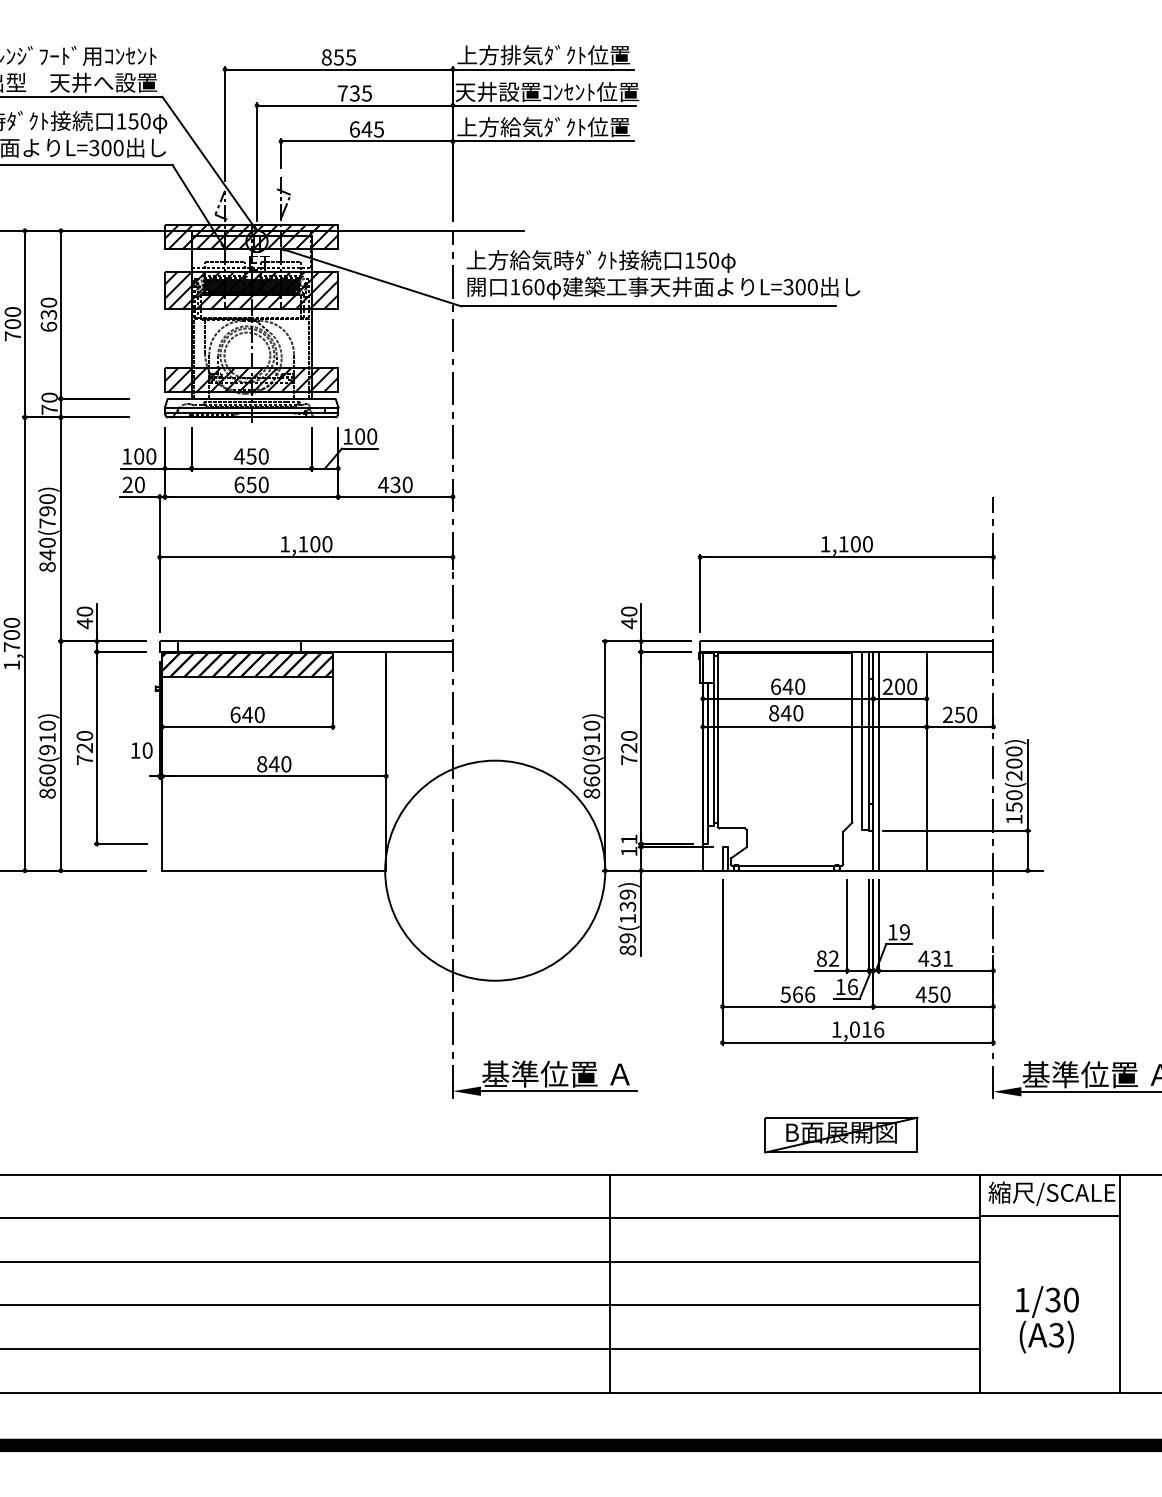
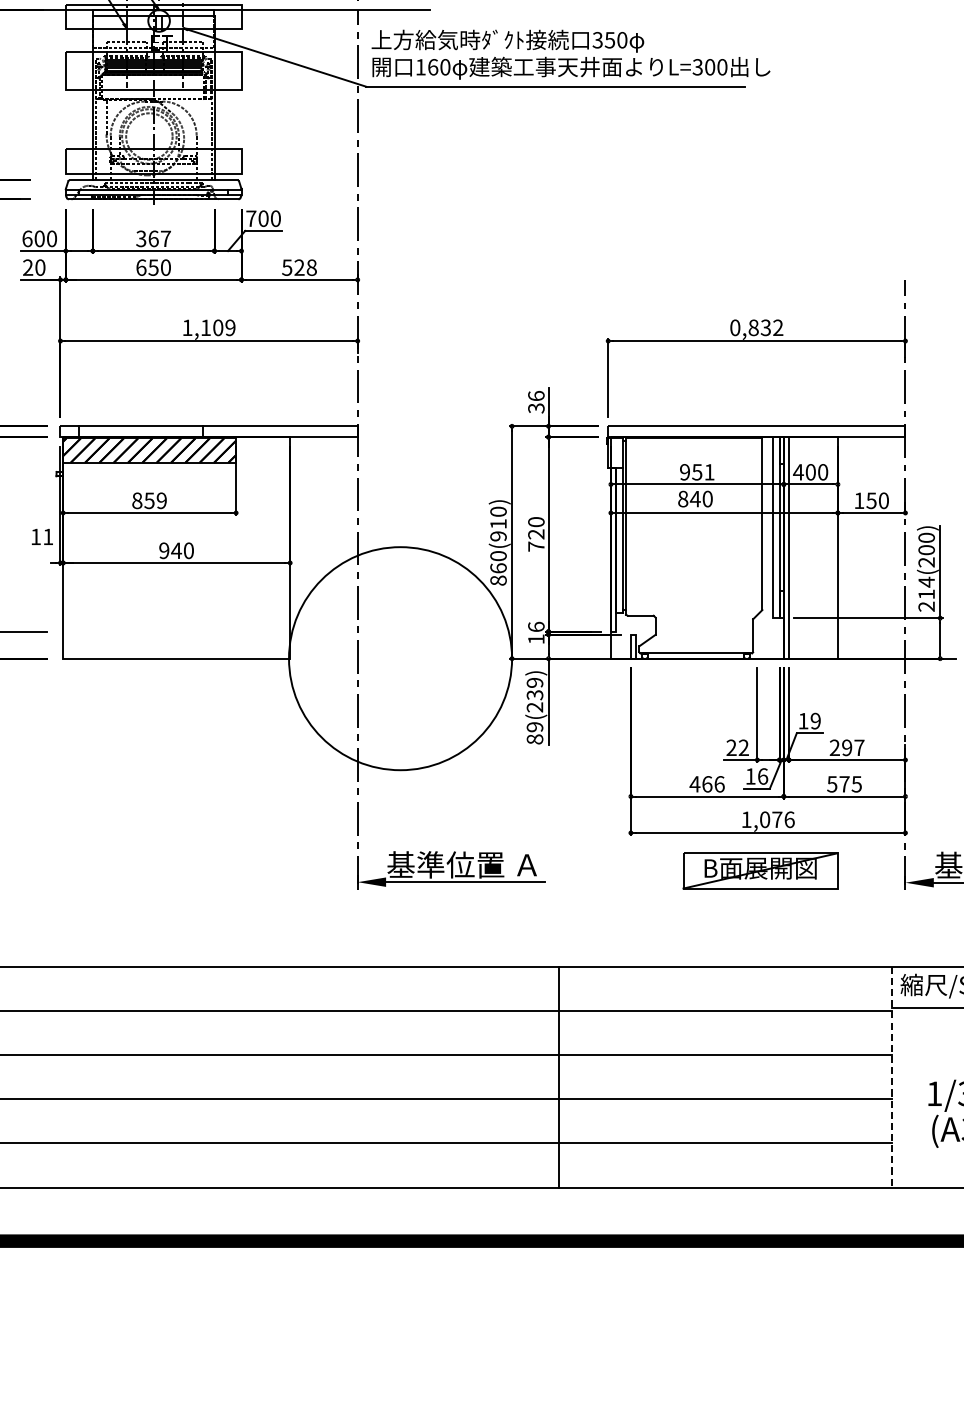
hatch: (251, 237) -> (153, 16), removed
text: (689, 260) -> (597, 40), 150 -> 350
hatch: (251, 290) -> (153, 70), removed
hatch: (251, 380) -> (153, 161), removed
text: (347, 436) -> (250, 218), 100 -> 700
text: (127, 456) -> (27, 238), 100 -> 600
text: (251, 456) -> (153, 238), 450 -> 367
text: (395, 485) -> (299, 268), 430 -> 528
text: (327, 544) -> (230, 328), 1,100 -> 1,109
text: (846, 544) -> (756, 328), 1,100 -> 0,832
text: (629, 617) -> (536, 402), 40 -> 36
text: (788, 686) -> (697, 471), 640 -> 951
text: (887, 686) -> (798, 471), 200 -> 400
text: (247, 714) -> (149, 500), 640 -> 859
text: (947, 714) -> (858, 500), 250 -> 150
text: (147, 750) -> (48, 536), 10 -> 11
text: (262, 764) -> (164, 551), 840 -> 940
text: (1014, 806) -> (926, 593), 150(200) -> 214(200)
text: (629, 839) -> (536, 627), 11 -> 16
text: (627, 918) -> (534, 707), 89(139) -> 89(239)
text: (821, 958) -> (731, 747), 82 -> 22
text: (935, 958) -> (846, 747), 431 -> 297
text: (785, 994) -> (694, 784), 566 -> 466
text: (932, 994) -> (843, 784), 450 -> 575
text: (867, 1029) -> (777, 819), 1,016 -> 1,076
part: (841, 1134) -> (760, 870), moved
line: (610, 1283) -> (558, 1077), moved
line: (980, 1283) -> (892, 1077), solid -> dashed

